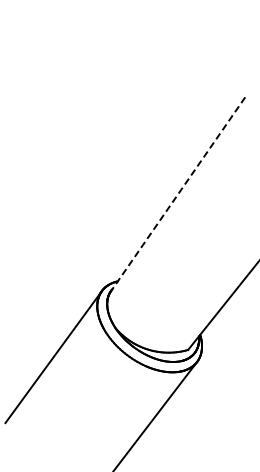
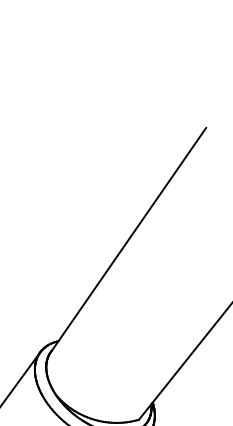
line: (178, 193) -> (127, 240), dashed -> solid

